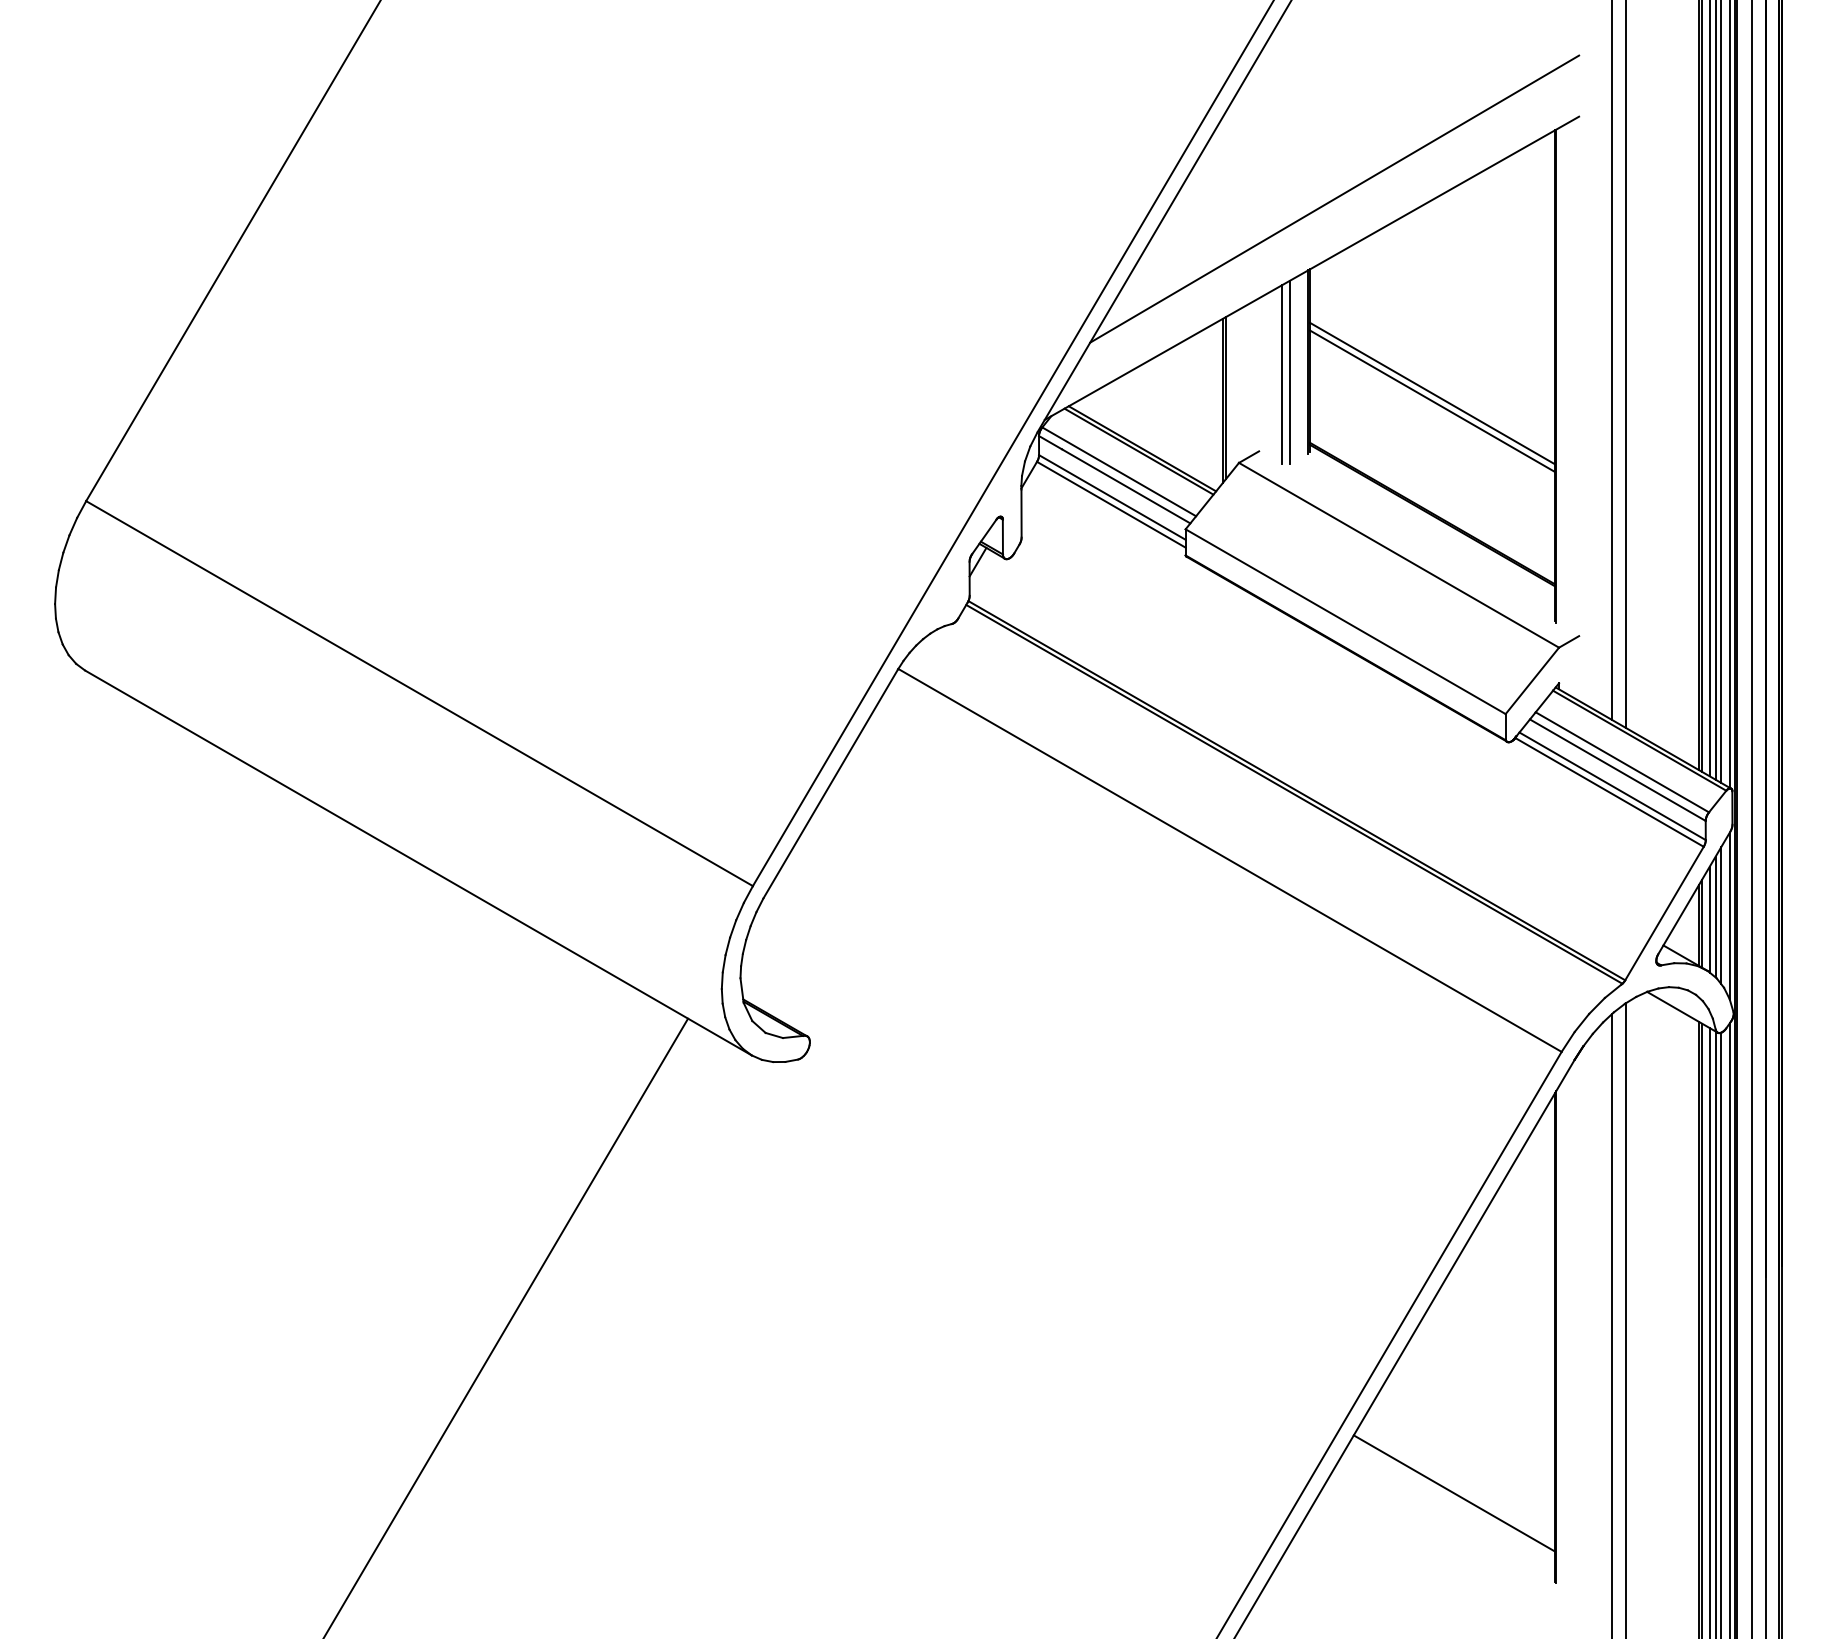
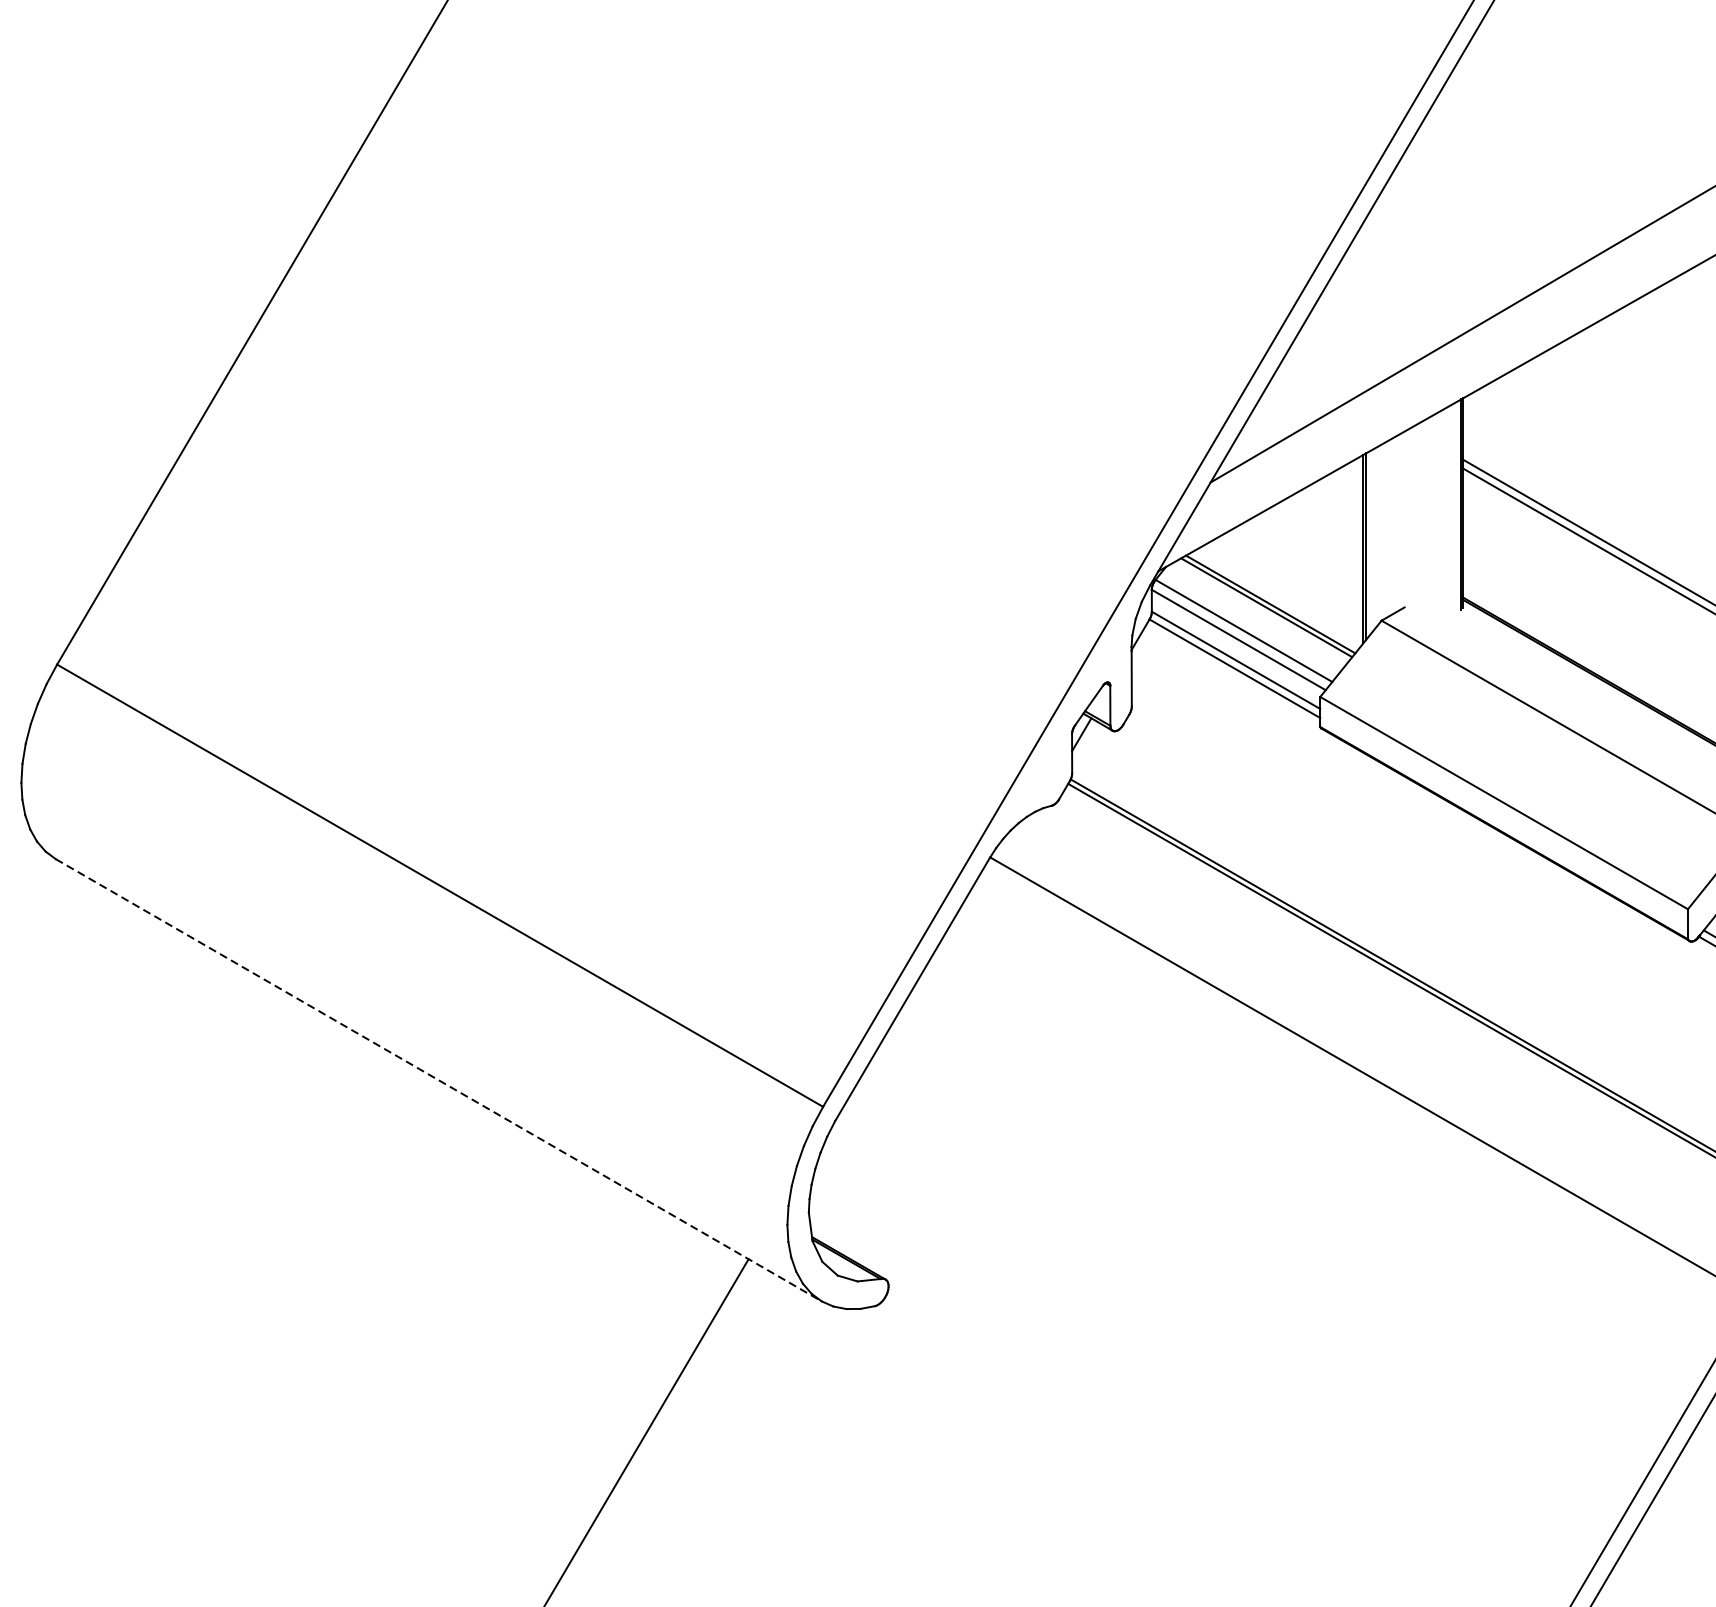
line: (1289, 372) -> (1439, 516), removed
line: (1281, 374) -> (1430, 519), removed
line: (418, 862) -> (438, 1079), solid -> dashed

